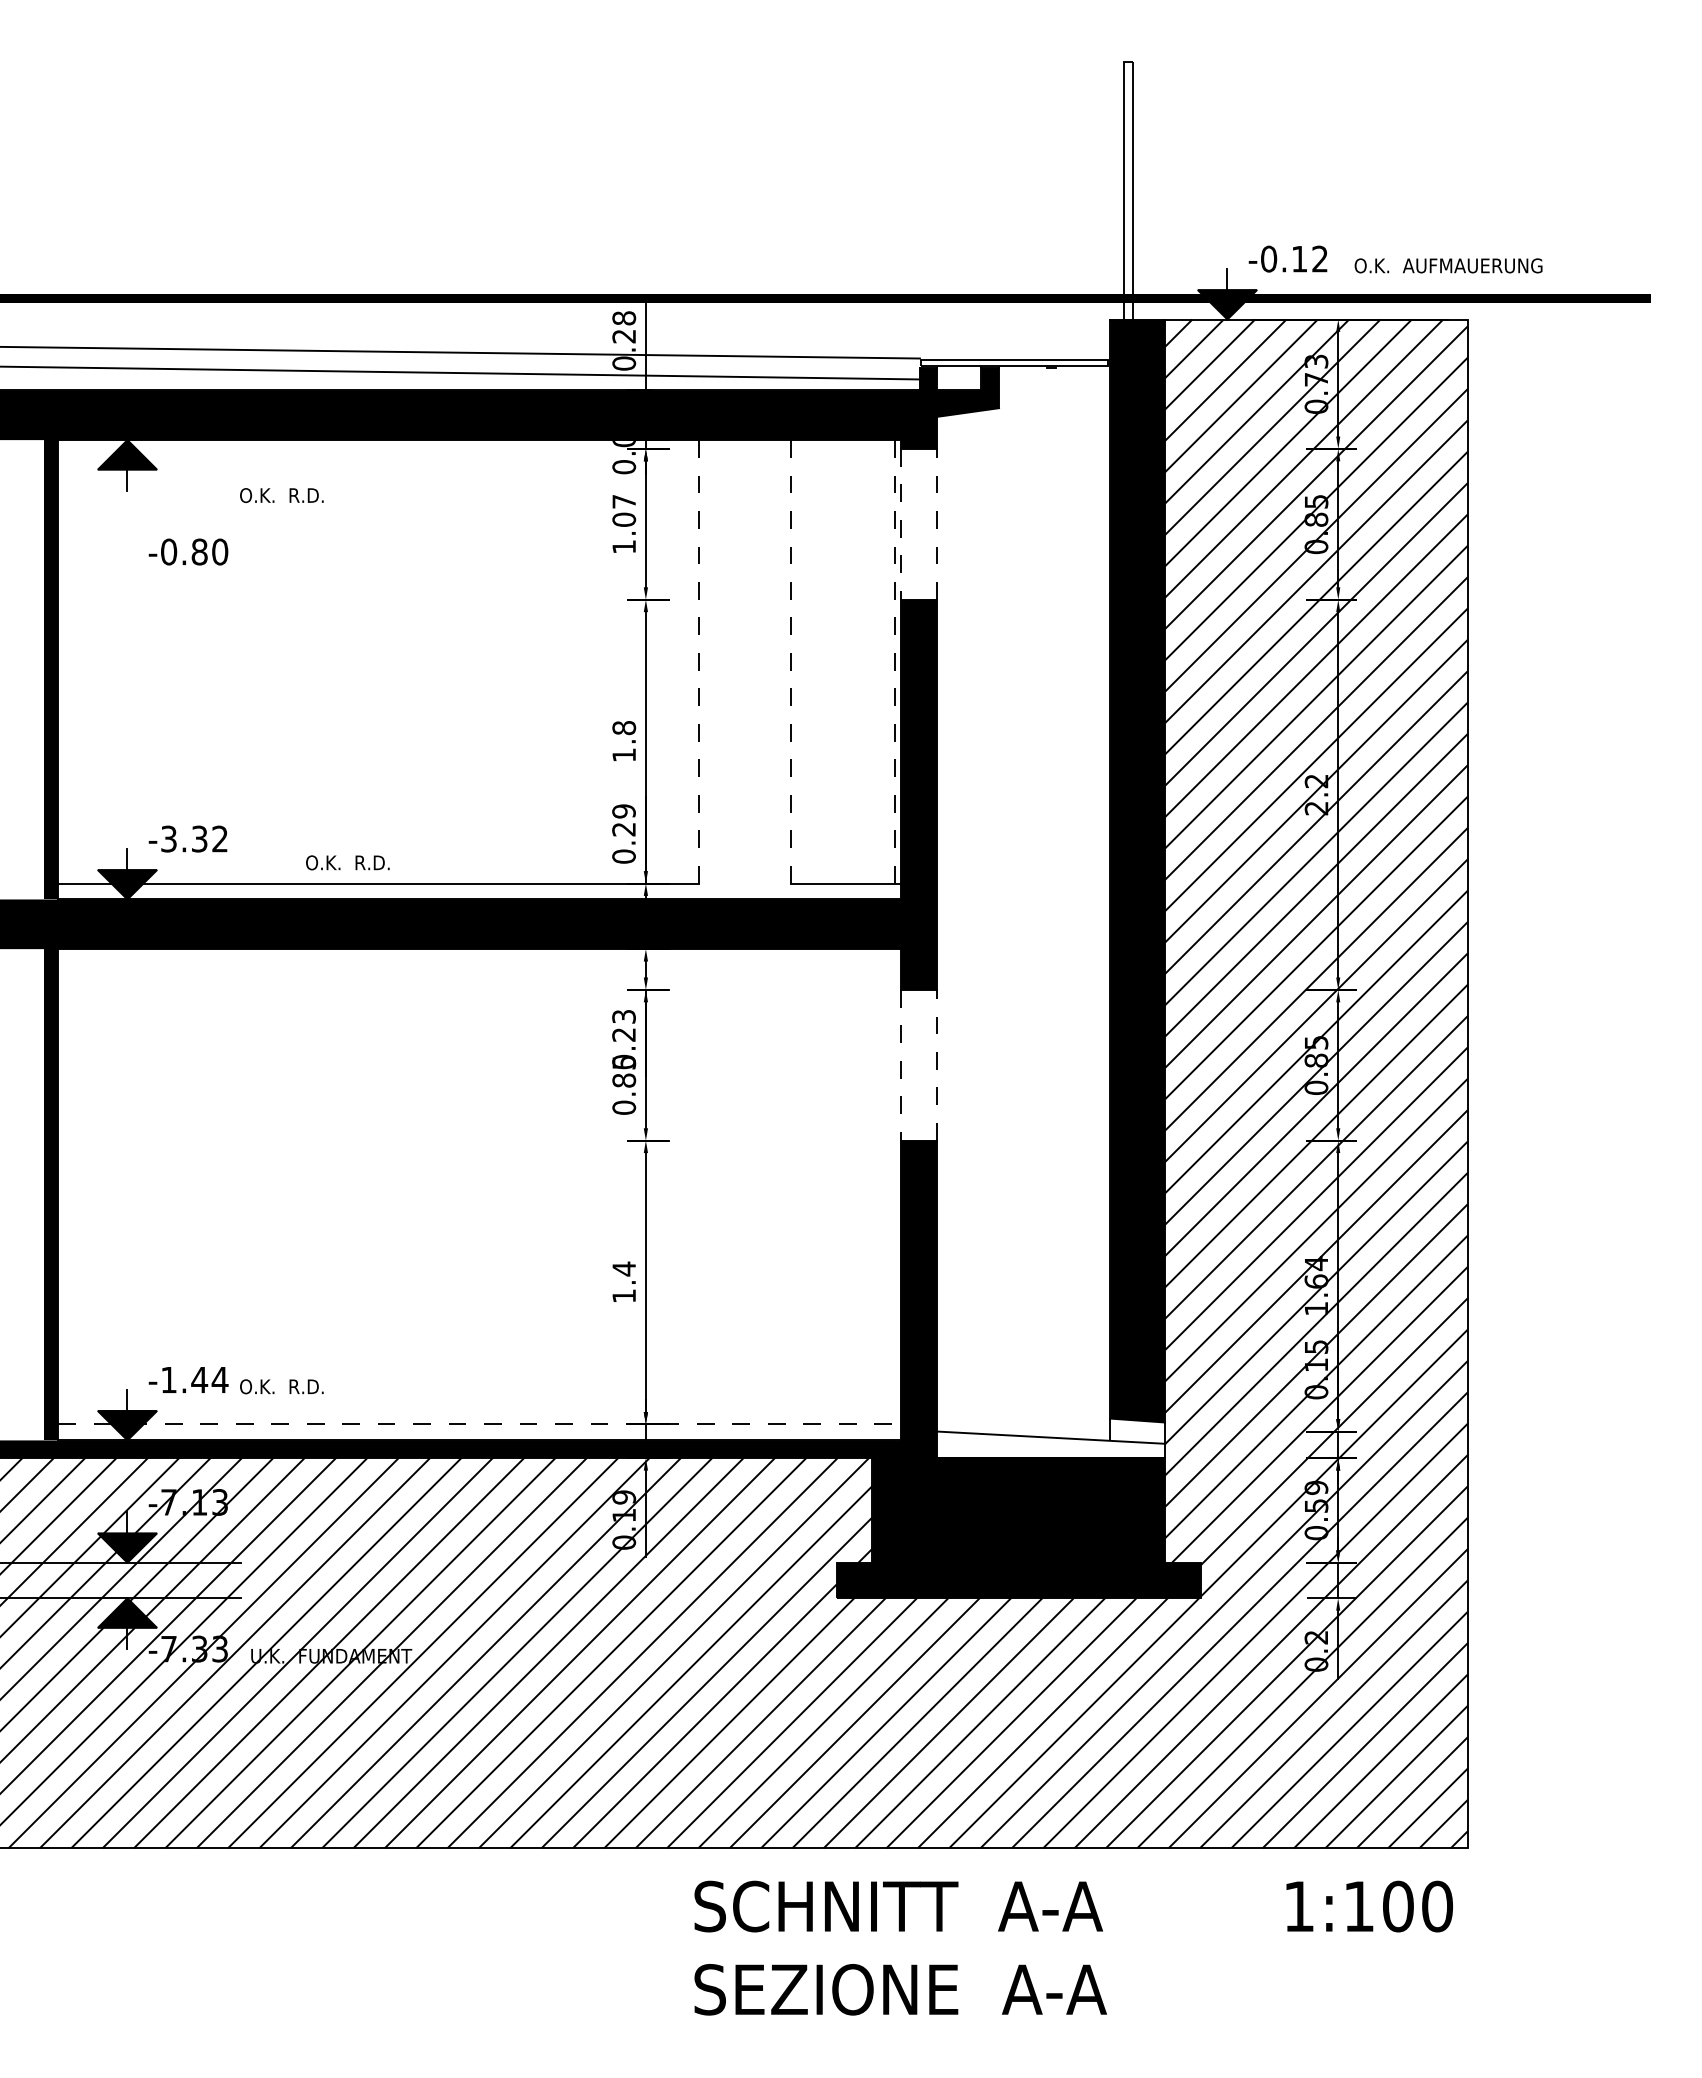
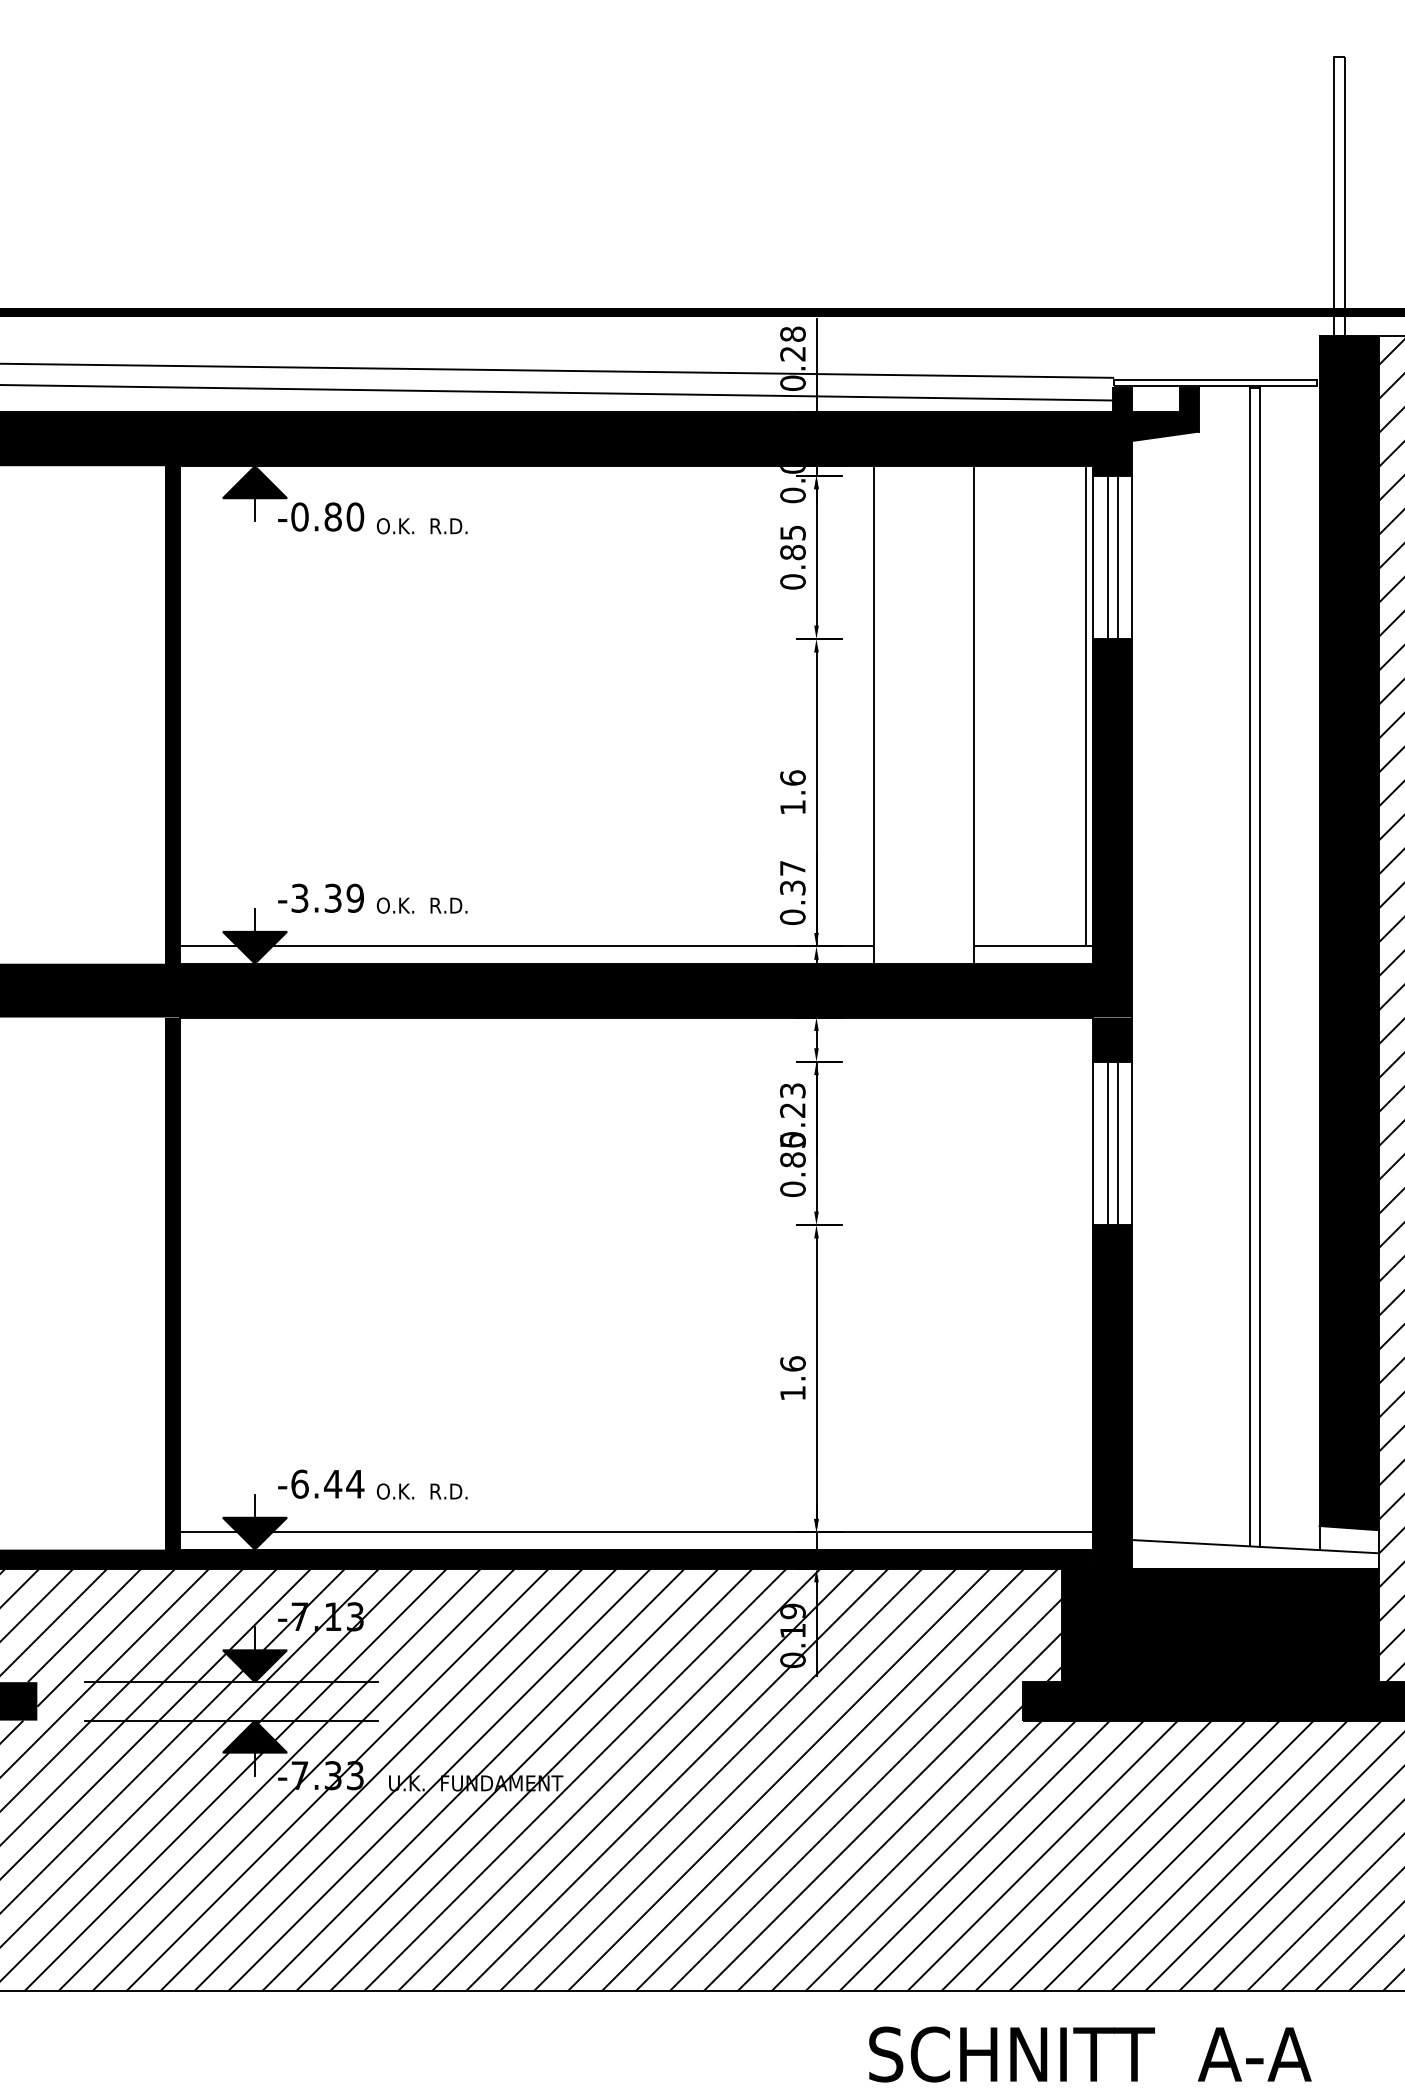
line: (915, 523) -> (1108, 556), added
line: (924, 523) -> (1118, 556), added
line: (937, 523) -> (1132, 556), dashed -> solid
text: (624, 524) -> (793, 557), 1.07 -> 0.85
line: (900, 524) -> (1092, 557), dashed -> solid
text: (188, 551) -> (321, 516), moved
line: (894, 661) -> (1085, 705), dashed -> solid
line: (699, 669) -> (874, 714), dashed -> solid
line: (790, 669) -> (973, 714), dashed -> solid
text: (623, 727) -> (792, 777), 1.8 -> 1.6
text: (623, 820) -> (792, 878), 0.29 -> 0.37
text: (220, 838) -> (355, 897), -3.32 -> -3.39
text: (347, 862) -> (421, 905), moved
line: (1046, 902) -> (1250, 967), added
line: (1055, 902) -> (1260, 967), added
line: (915, 1064) -> (1108, 1142), added
line: (924, 1064) -> (1118, 1142), added
line: (937, 1064) -> (1132, 1142), dashed -> solid
line: (900, 1065) -> (1092, 1143), dashed -> solid
text: (624, 1268) -> (793, 1363), 1.4 -> 1.6
text: (169, 1379) -> (300, 1483), -1.44 -> -6.44
line: (480, 1424) -> (637, 1532), dashed -> solid

